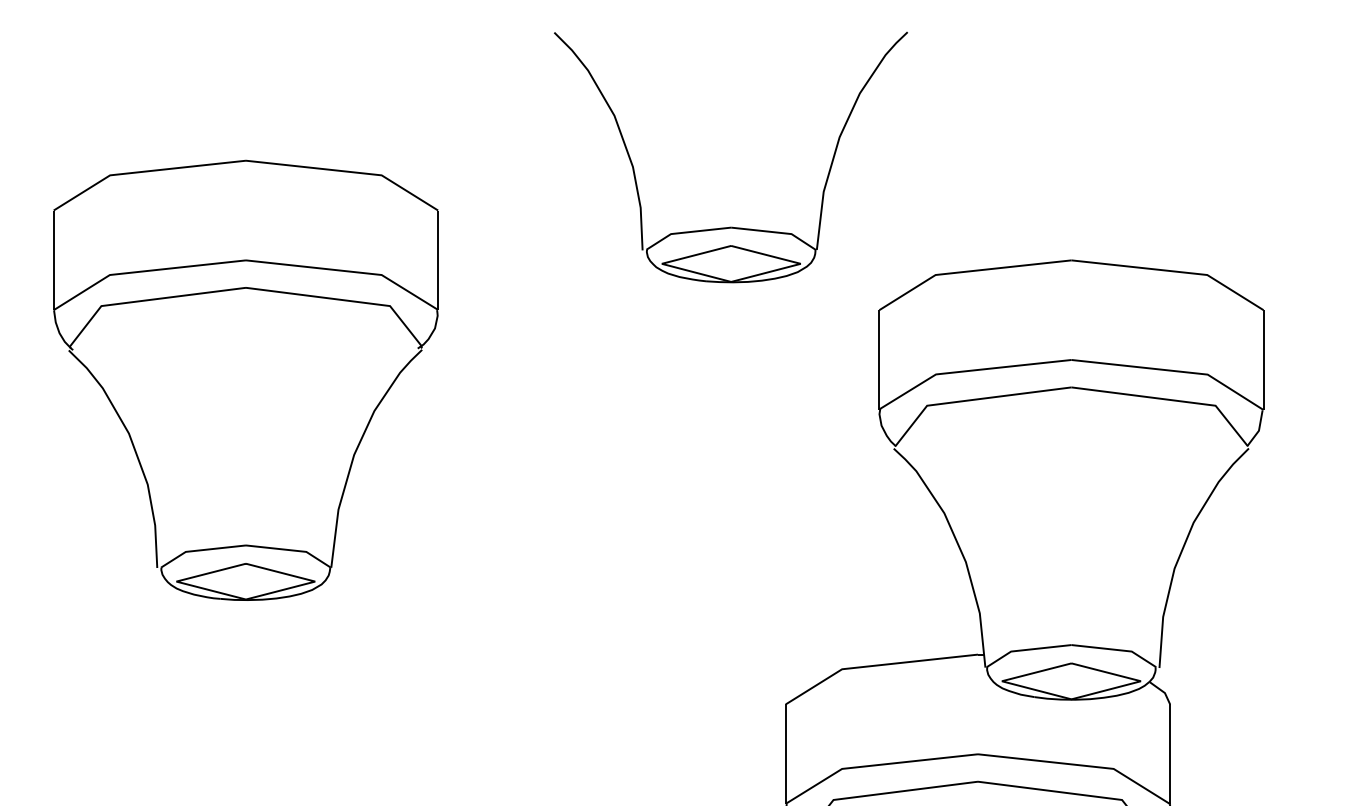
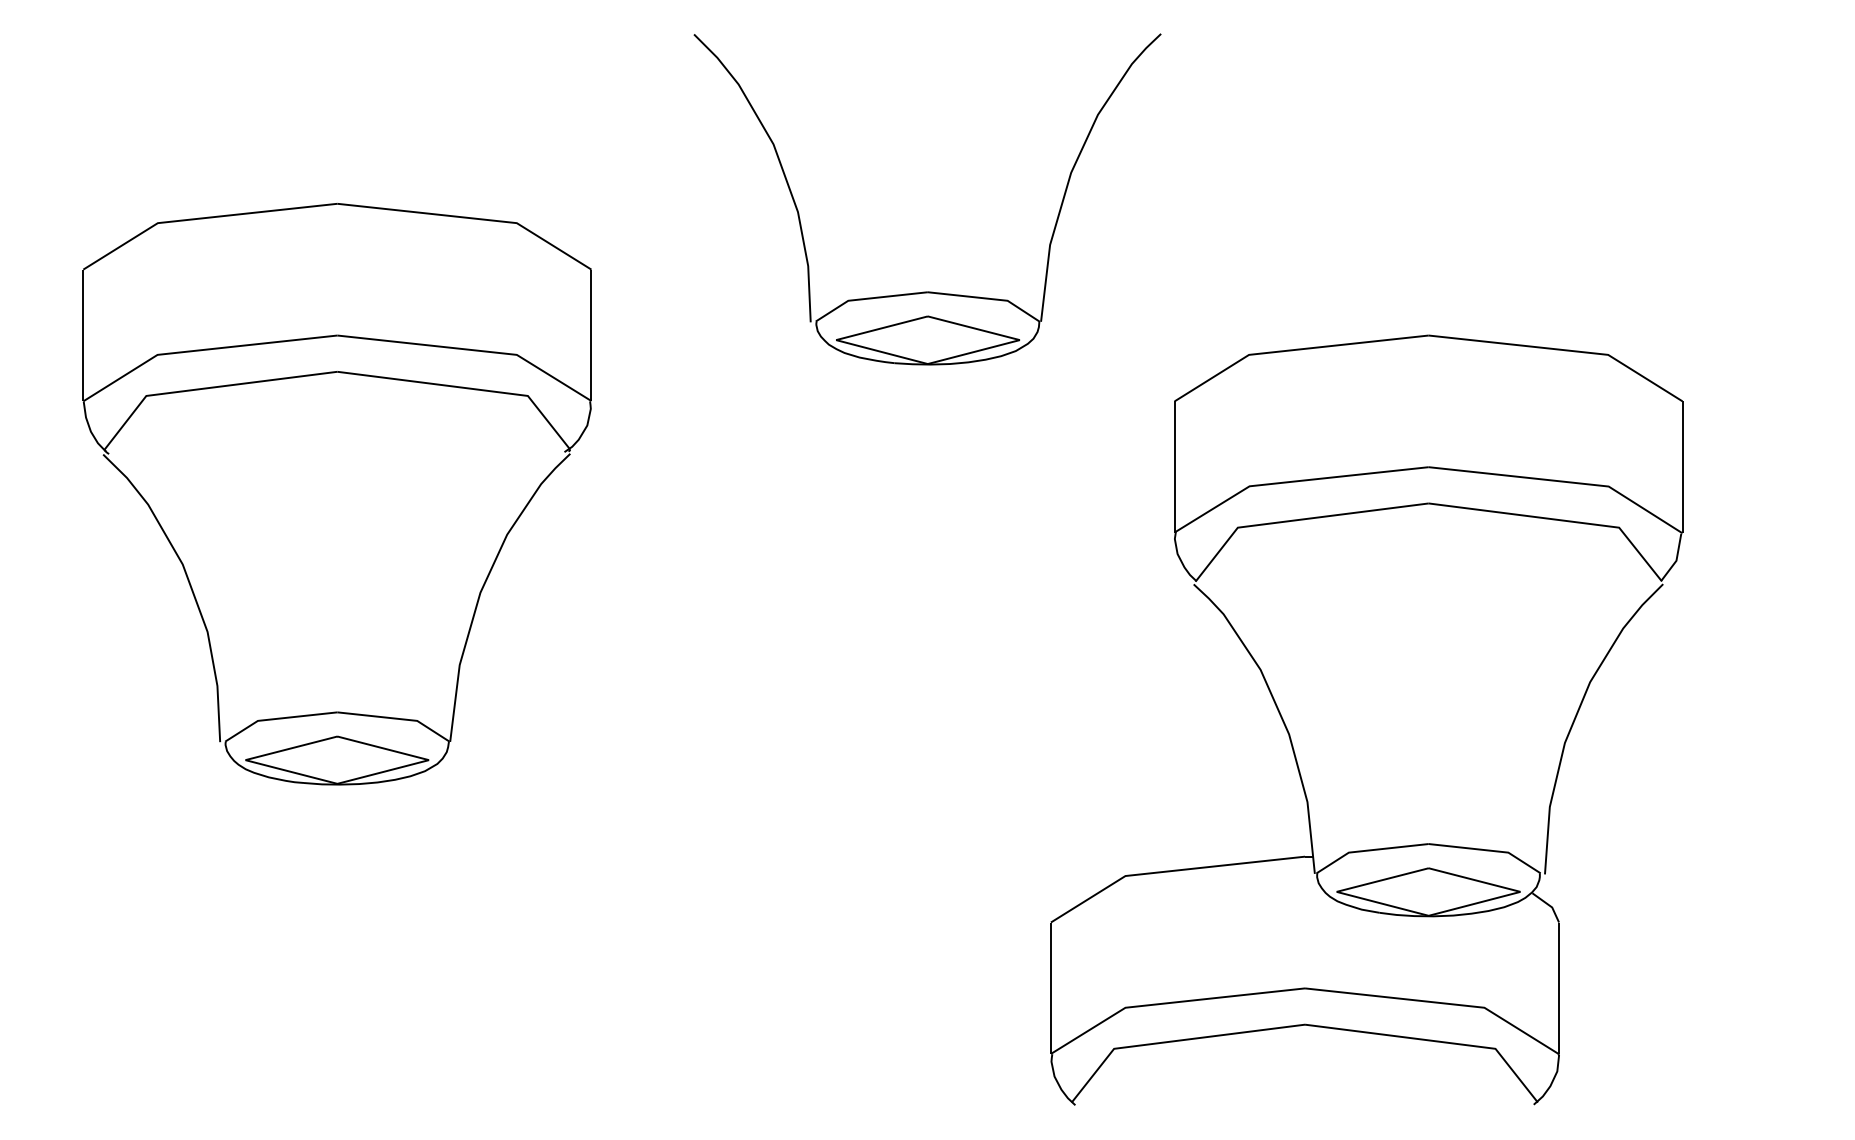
part: (730, 227) -> (927, 291), moved

